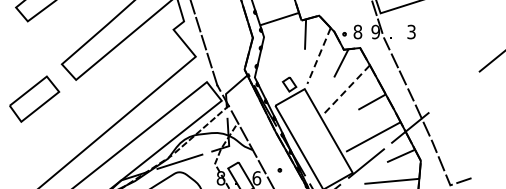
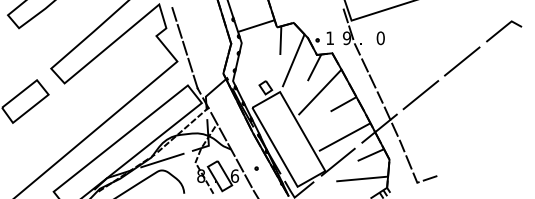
text: (358, 32) -> (330, 38), 8 -> 1
text: (411, 32) -> (380, 38), 3 -> 0
line: (318, 55) -> (293, 60), dashed -> solid
line: (346, 89) -> (319, 92), dashed -> solid
line: (453, 92) -> (420, 95), added

